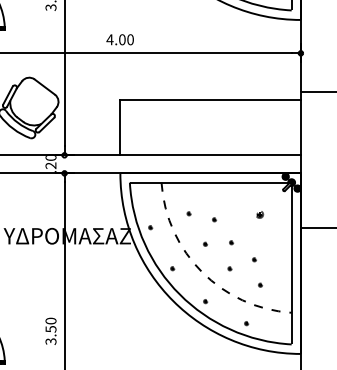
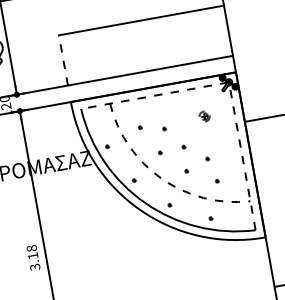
line: (120, 127) -> (63, 60), solid -> dashed
line: (291, 182) -> (228, 82), solid -> dashed
part: (260, 214) -> (205, 116), size x1.6
text: (50, 324) -> (31, 251), 3.50 -> 3.18

